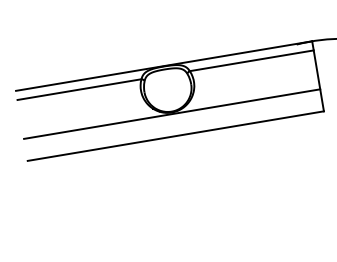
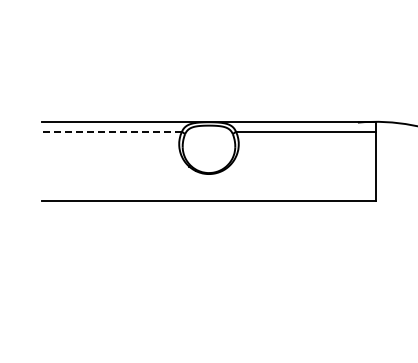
line: (79, 89) -> (112, 132), solid -> dashed
line: (171, 113) -> (208, 175), removed

